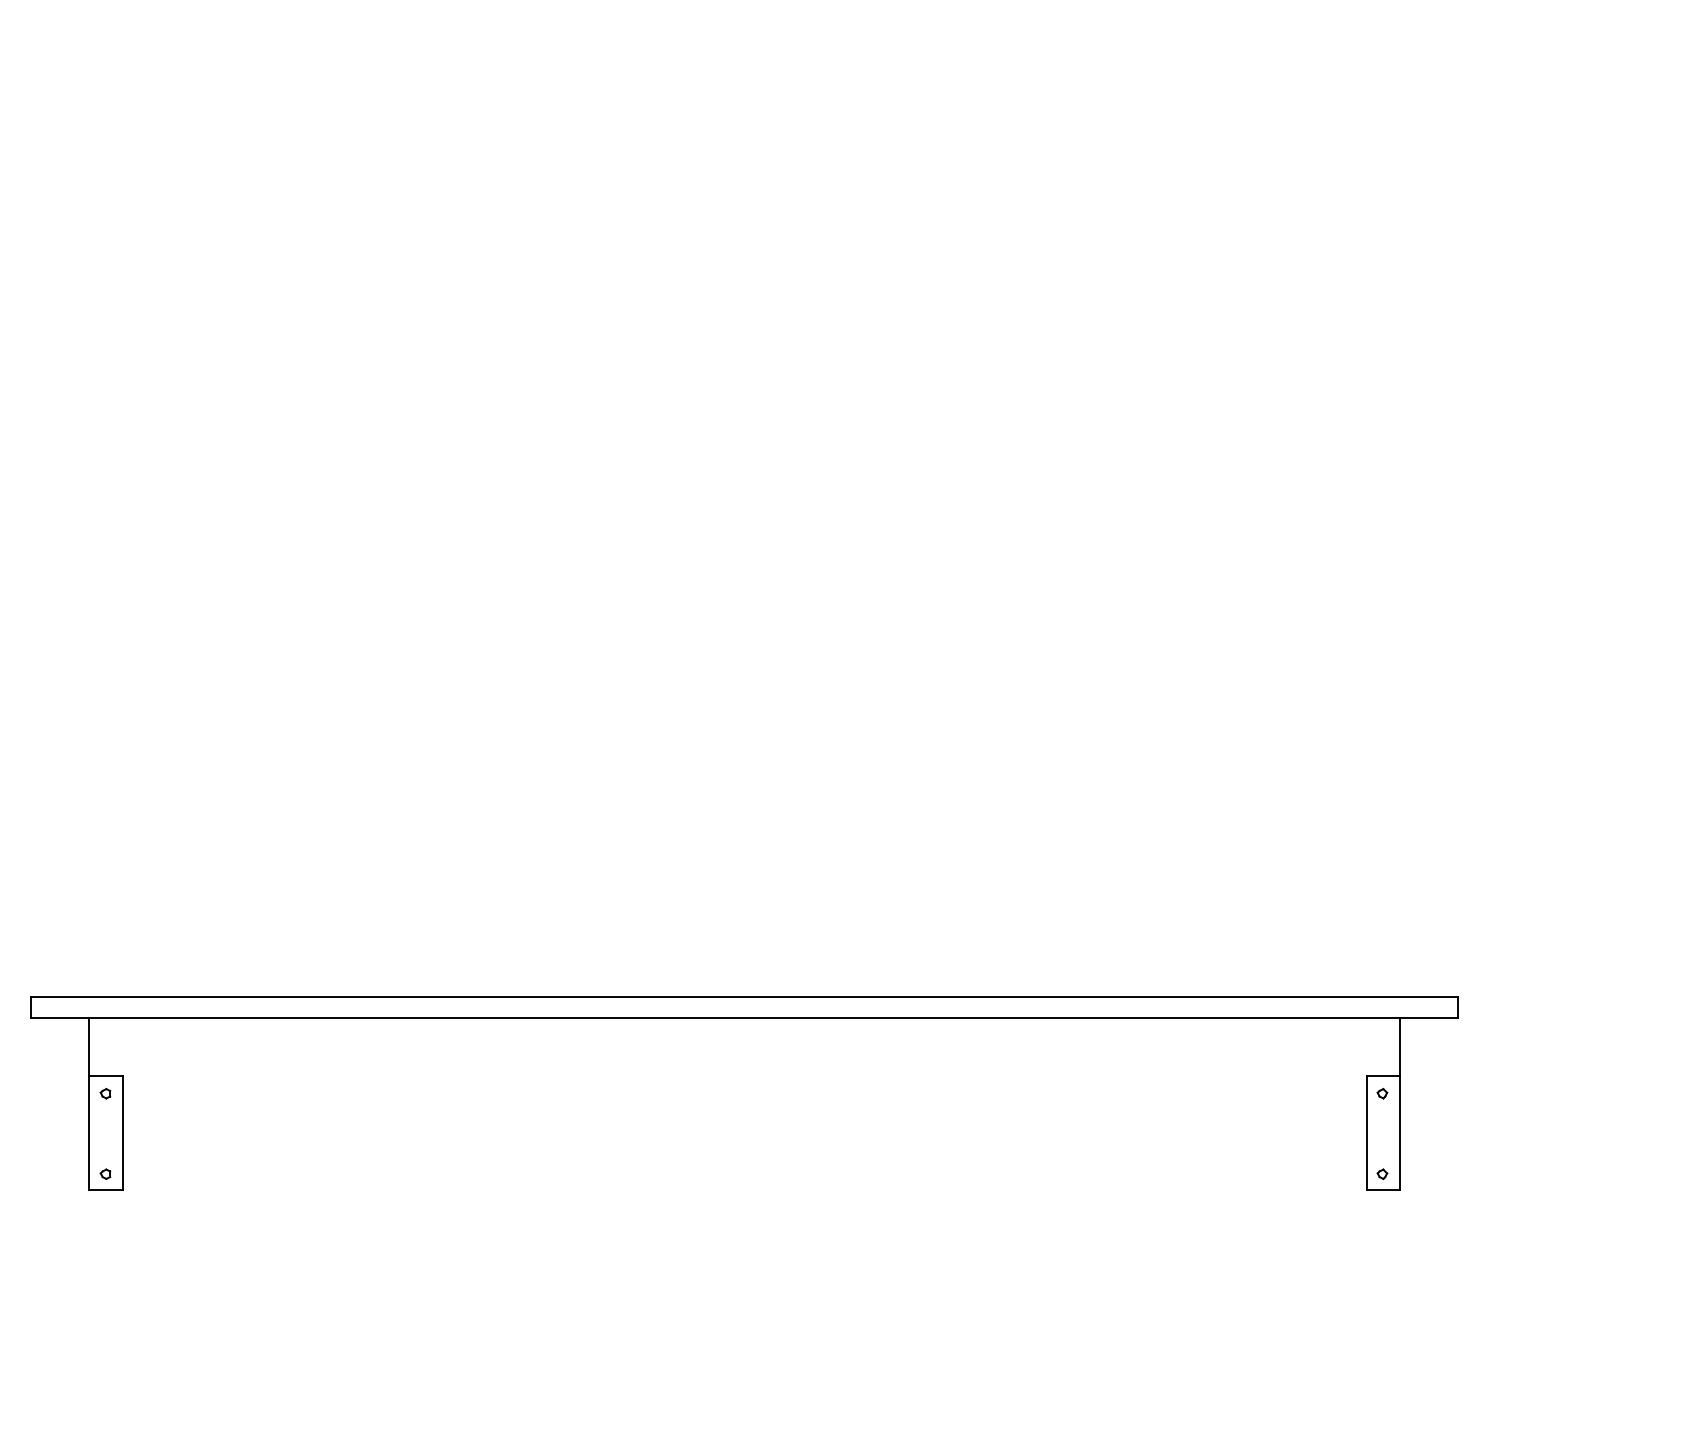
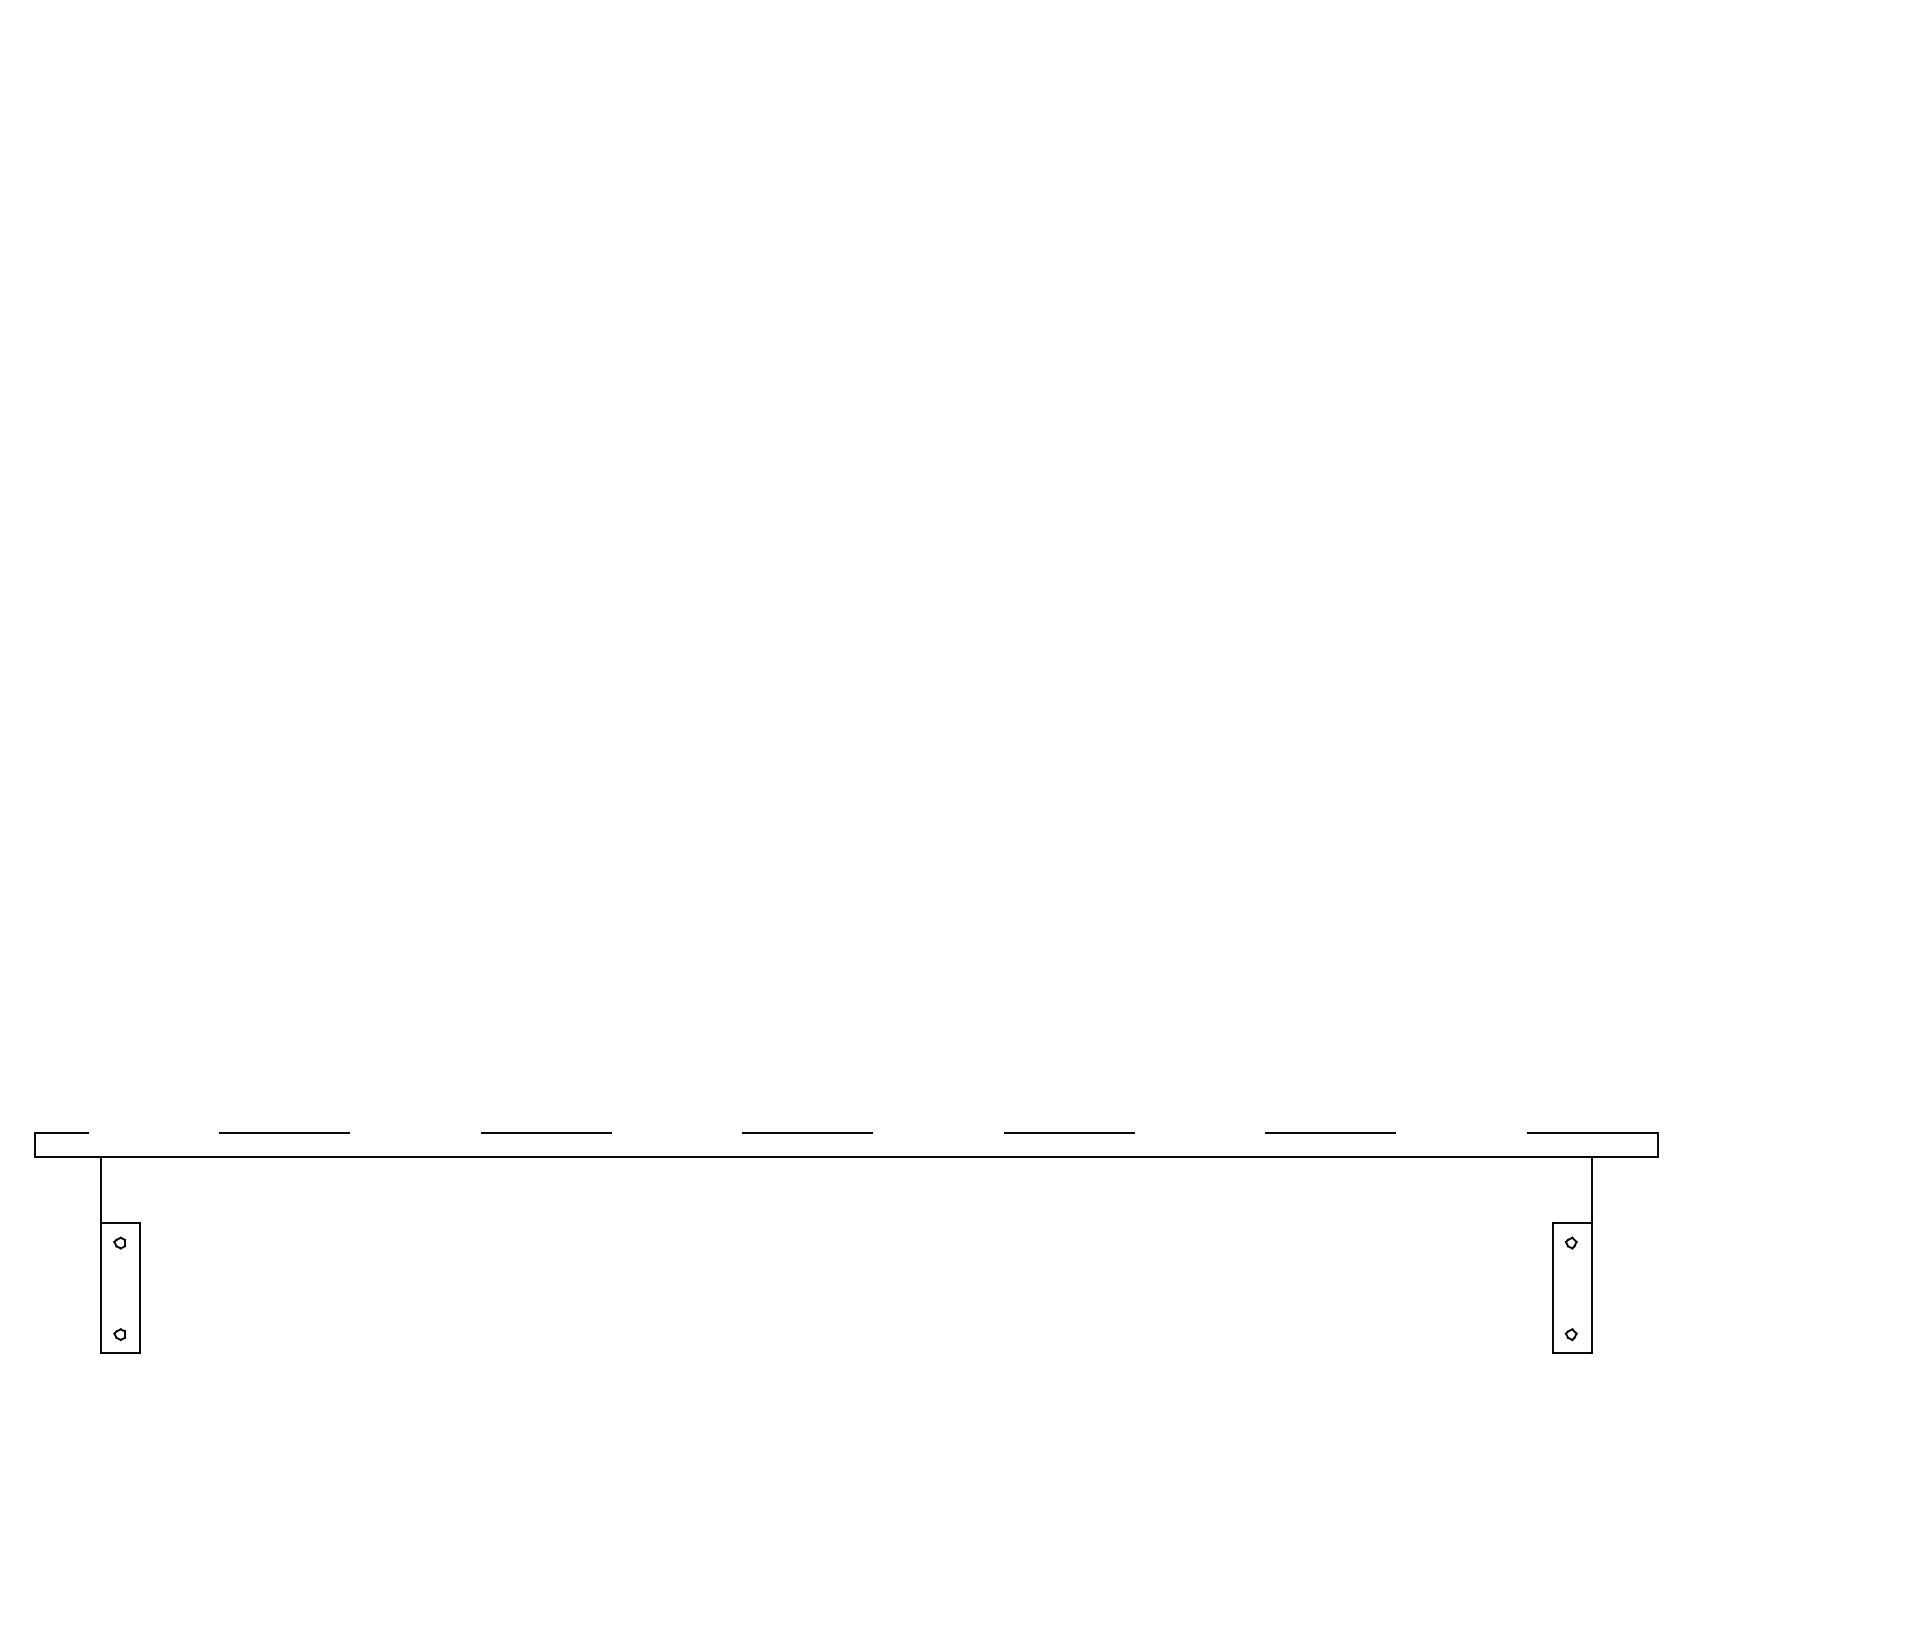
line: (744, 997) -> (846, 1133), solid -> dashed

